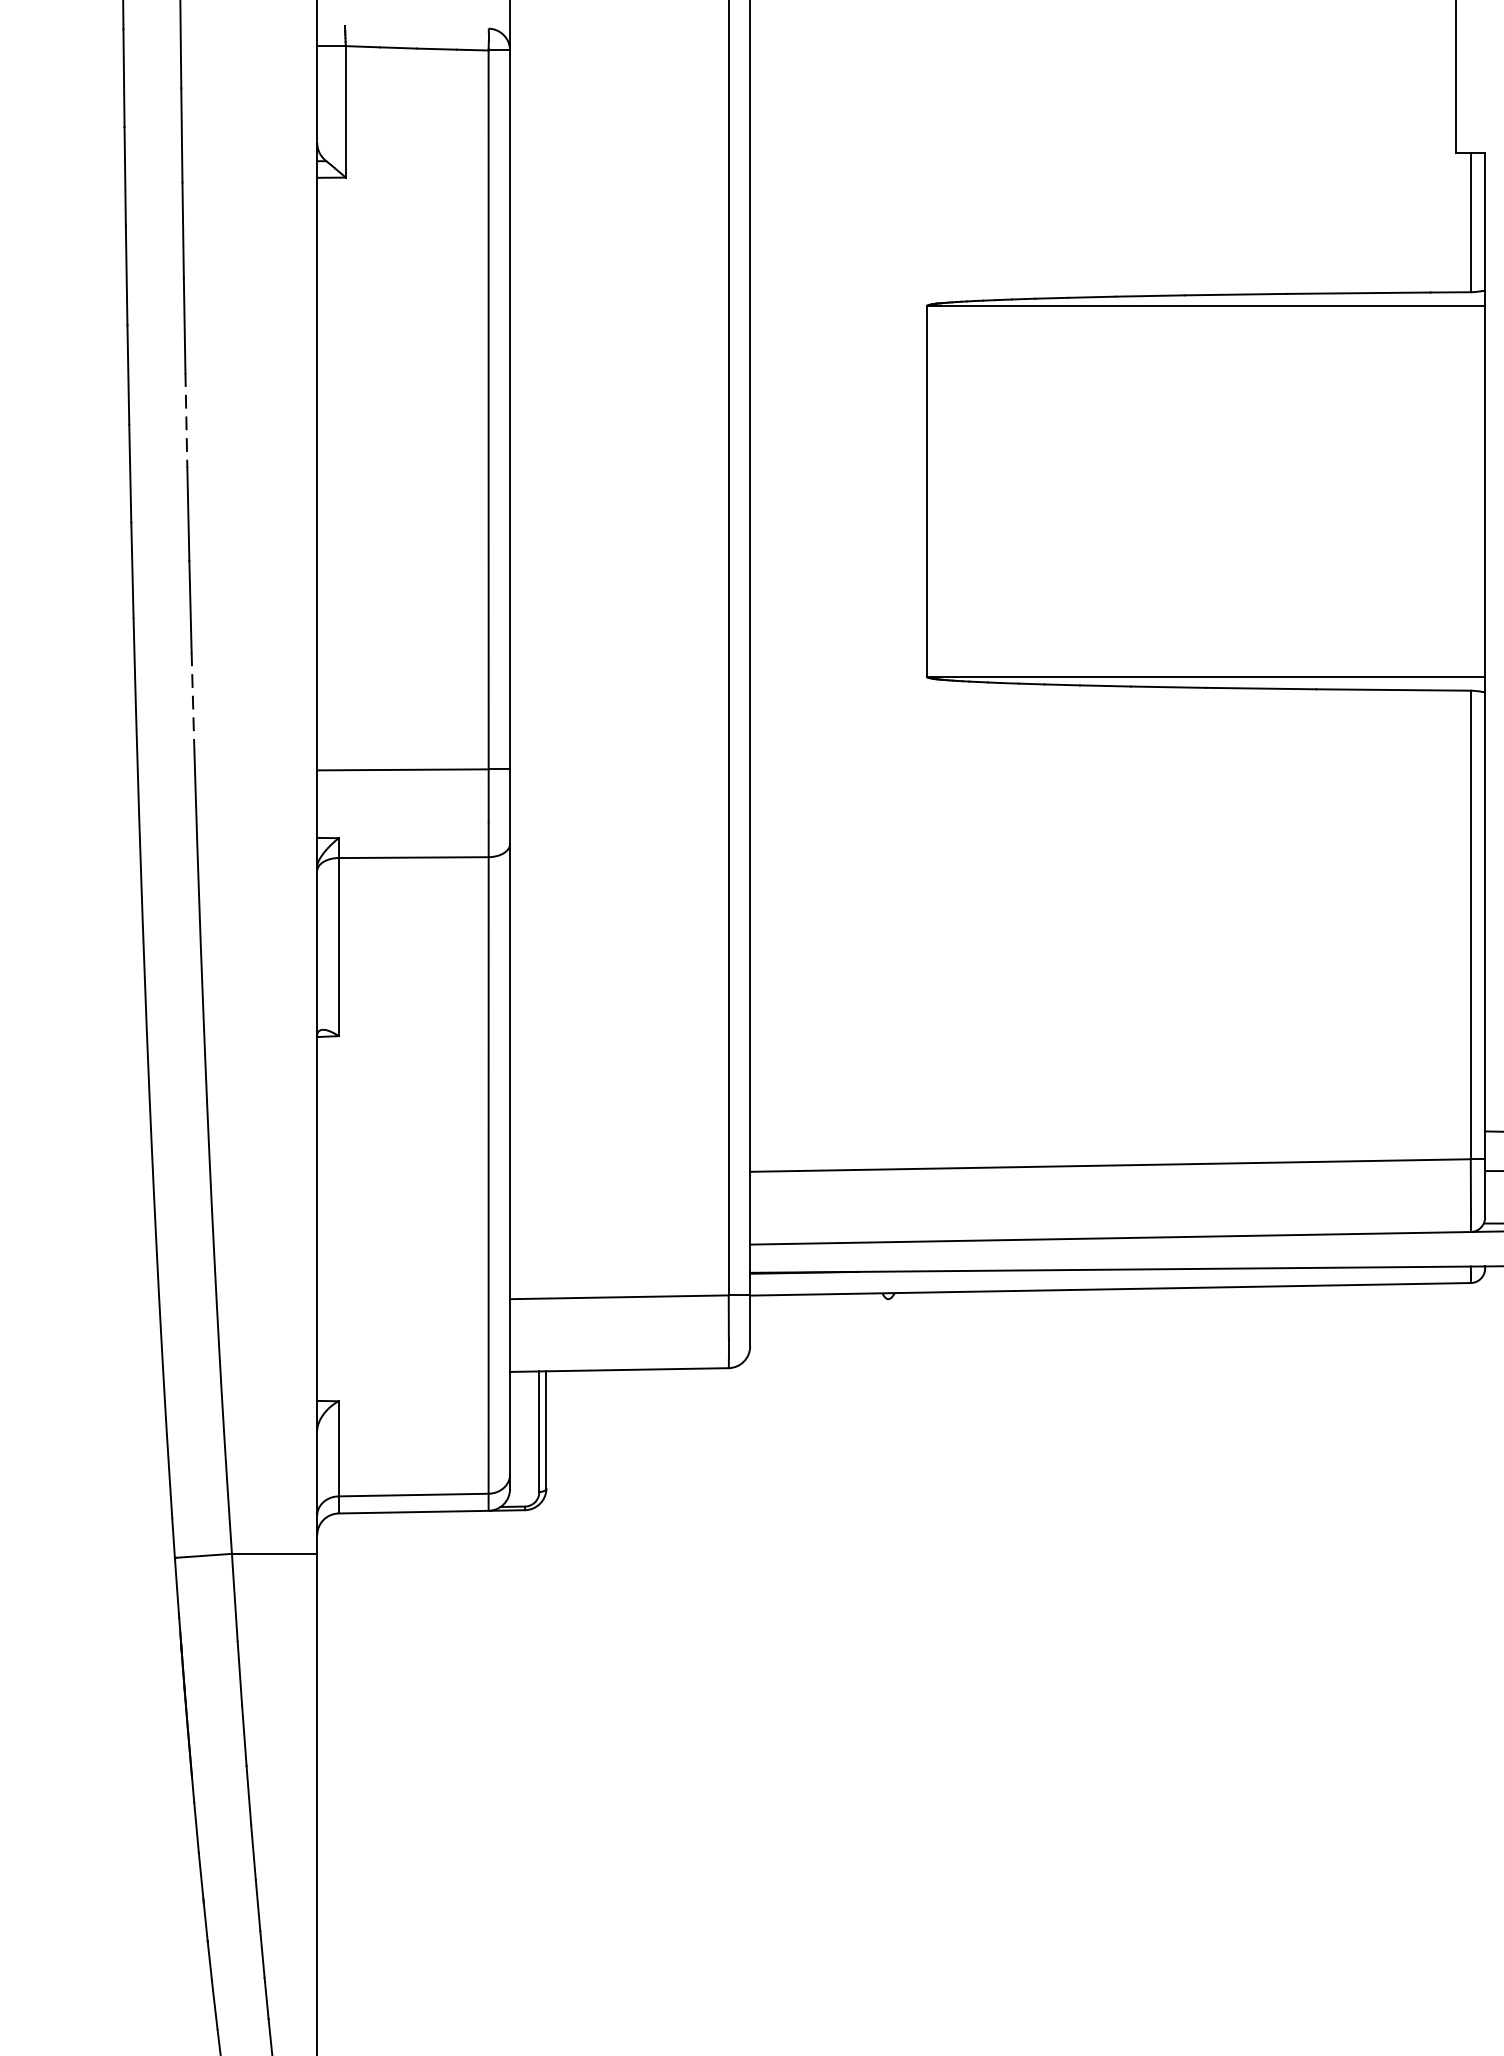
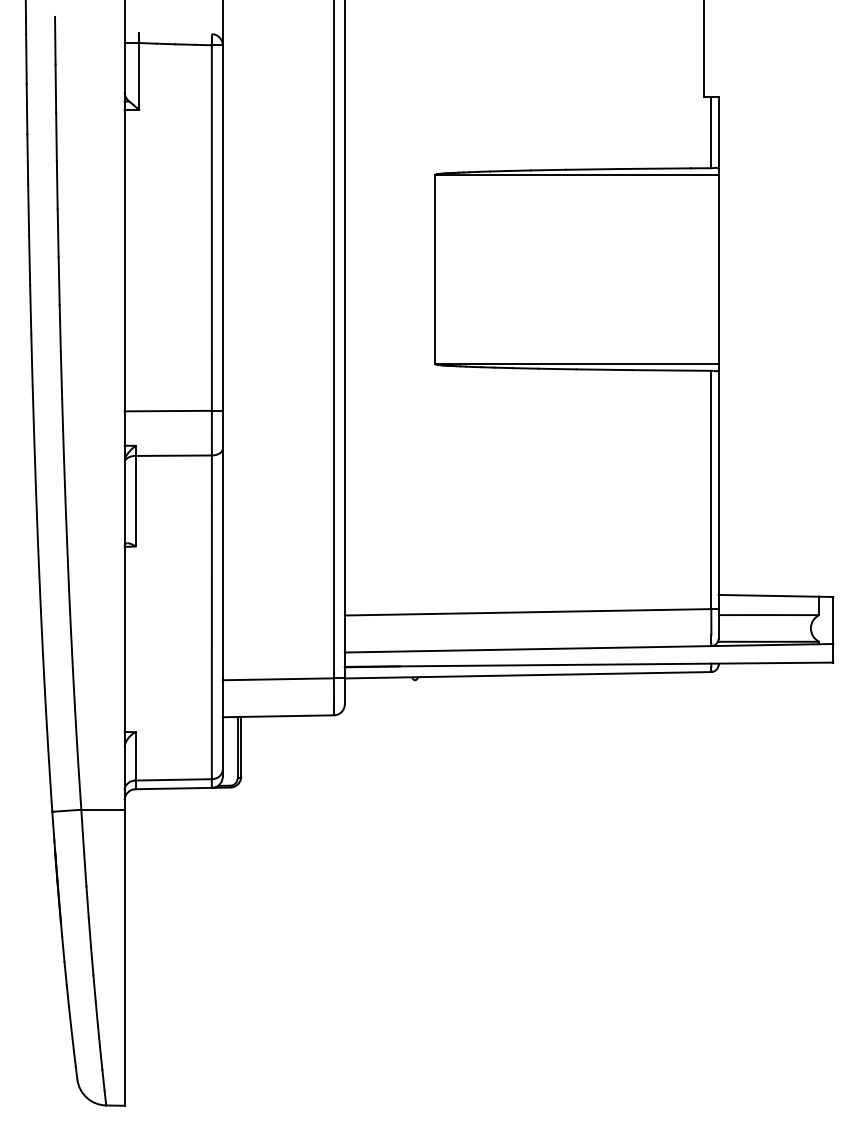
line: (187, 420) -> (58, 233), dashed -> solid
line: (192, 699) -> (61, 375), dashed -> solid

